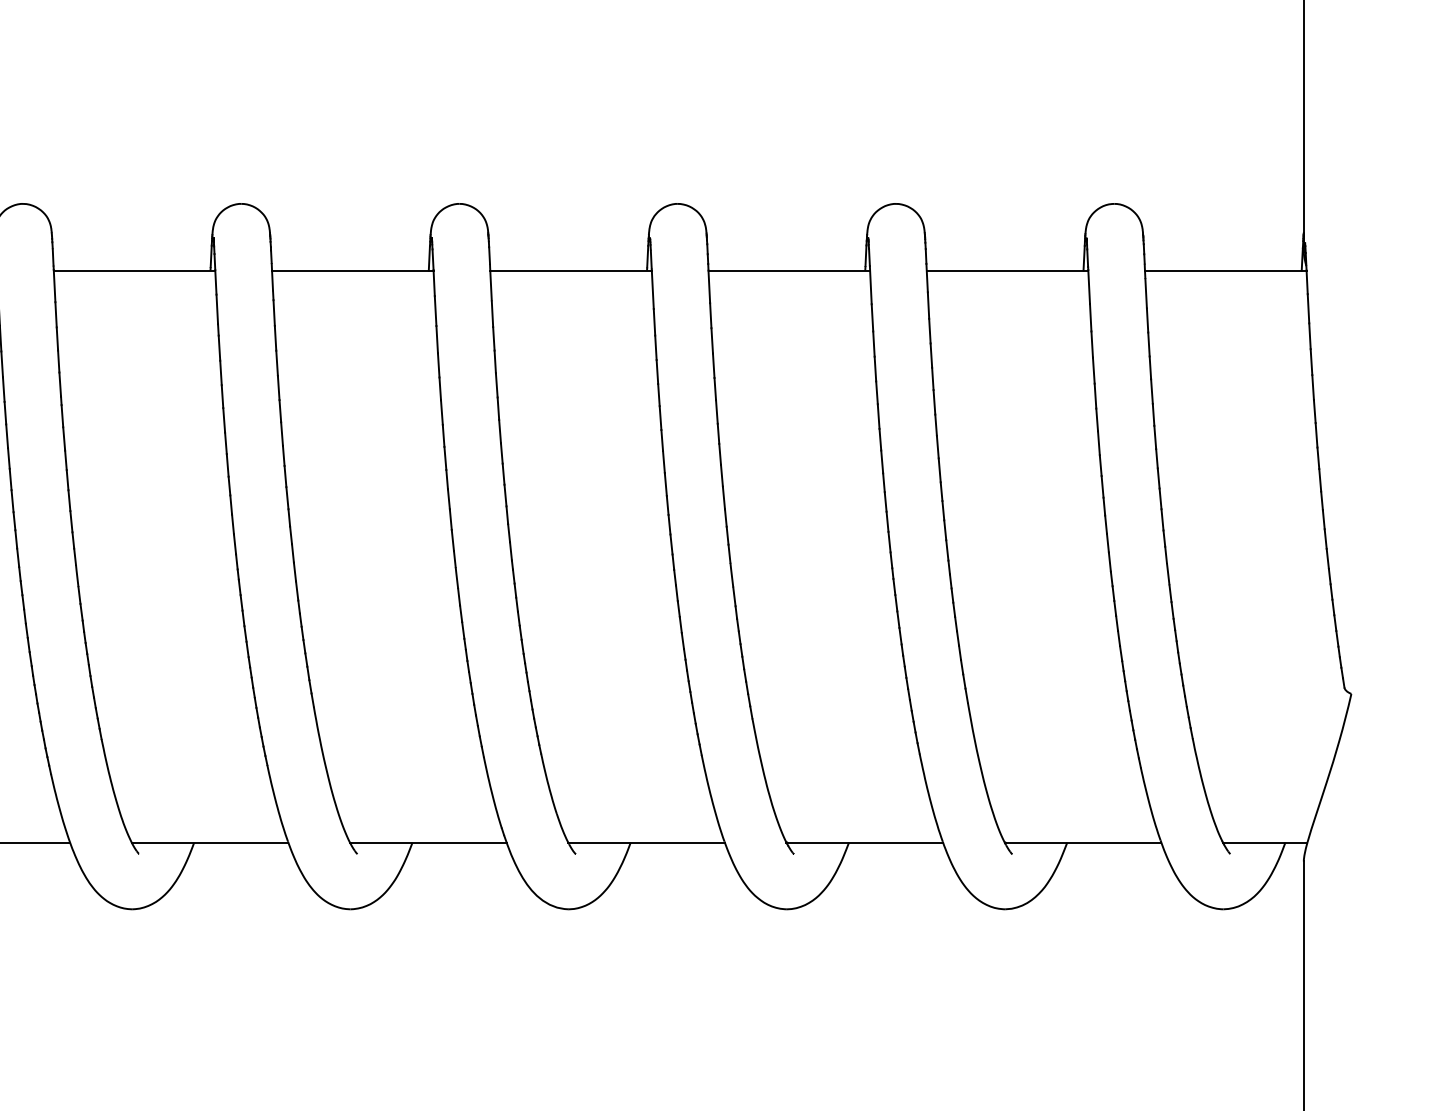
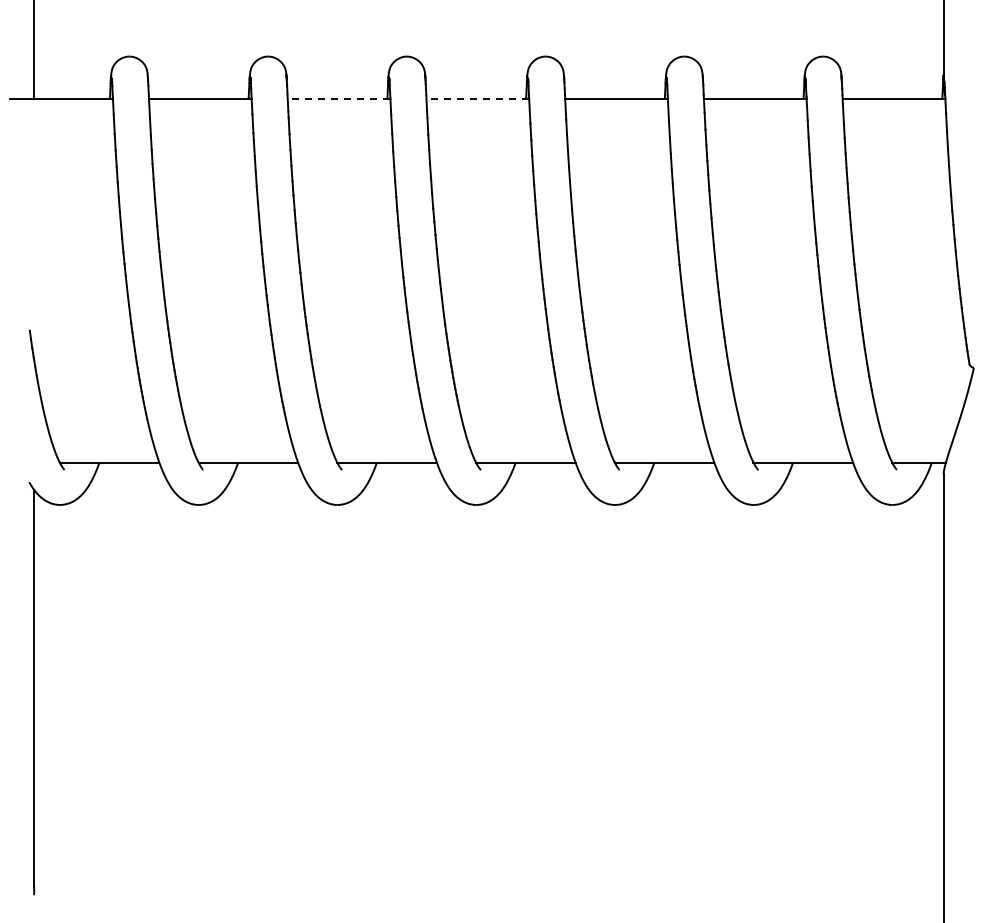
line: (351, 271) -> (338, 99), solid -> dashed
line: (570, 271) -> (477, 99), solid -> dashed

